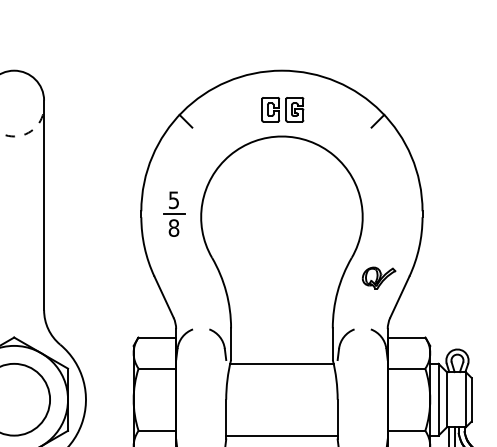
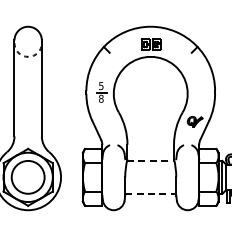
line: (281, 362) -> (150, 160), solid -> dashed
line: (281, 434) -> (150, 193), solid -> dashed

